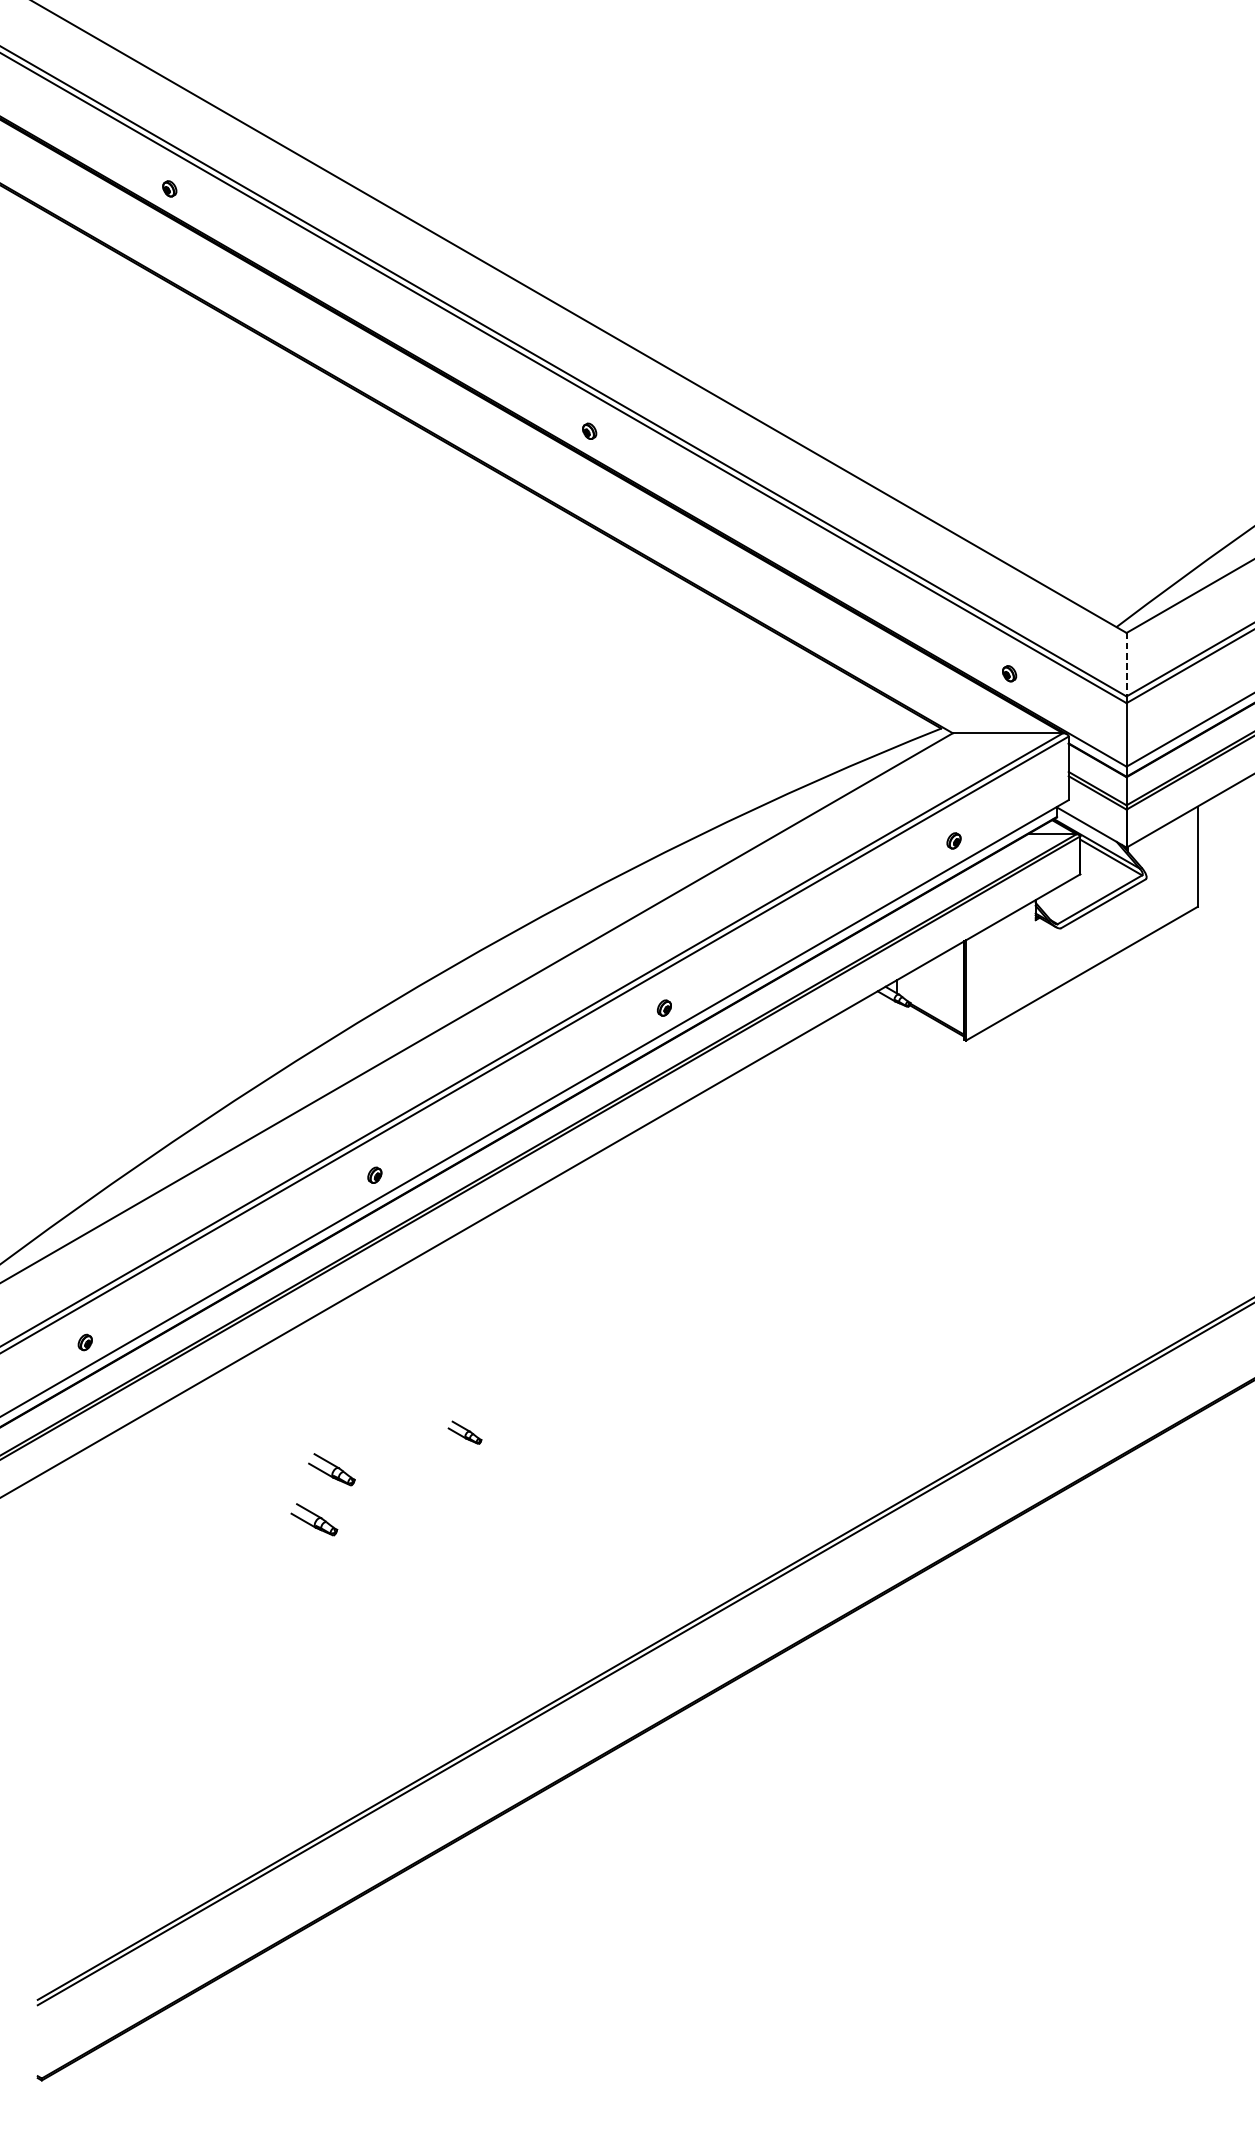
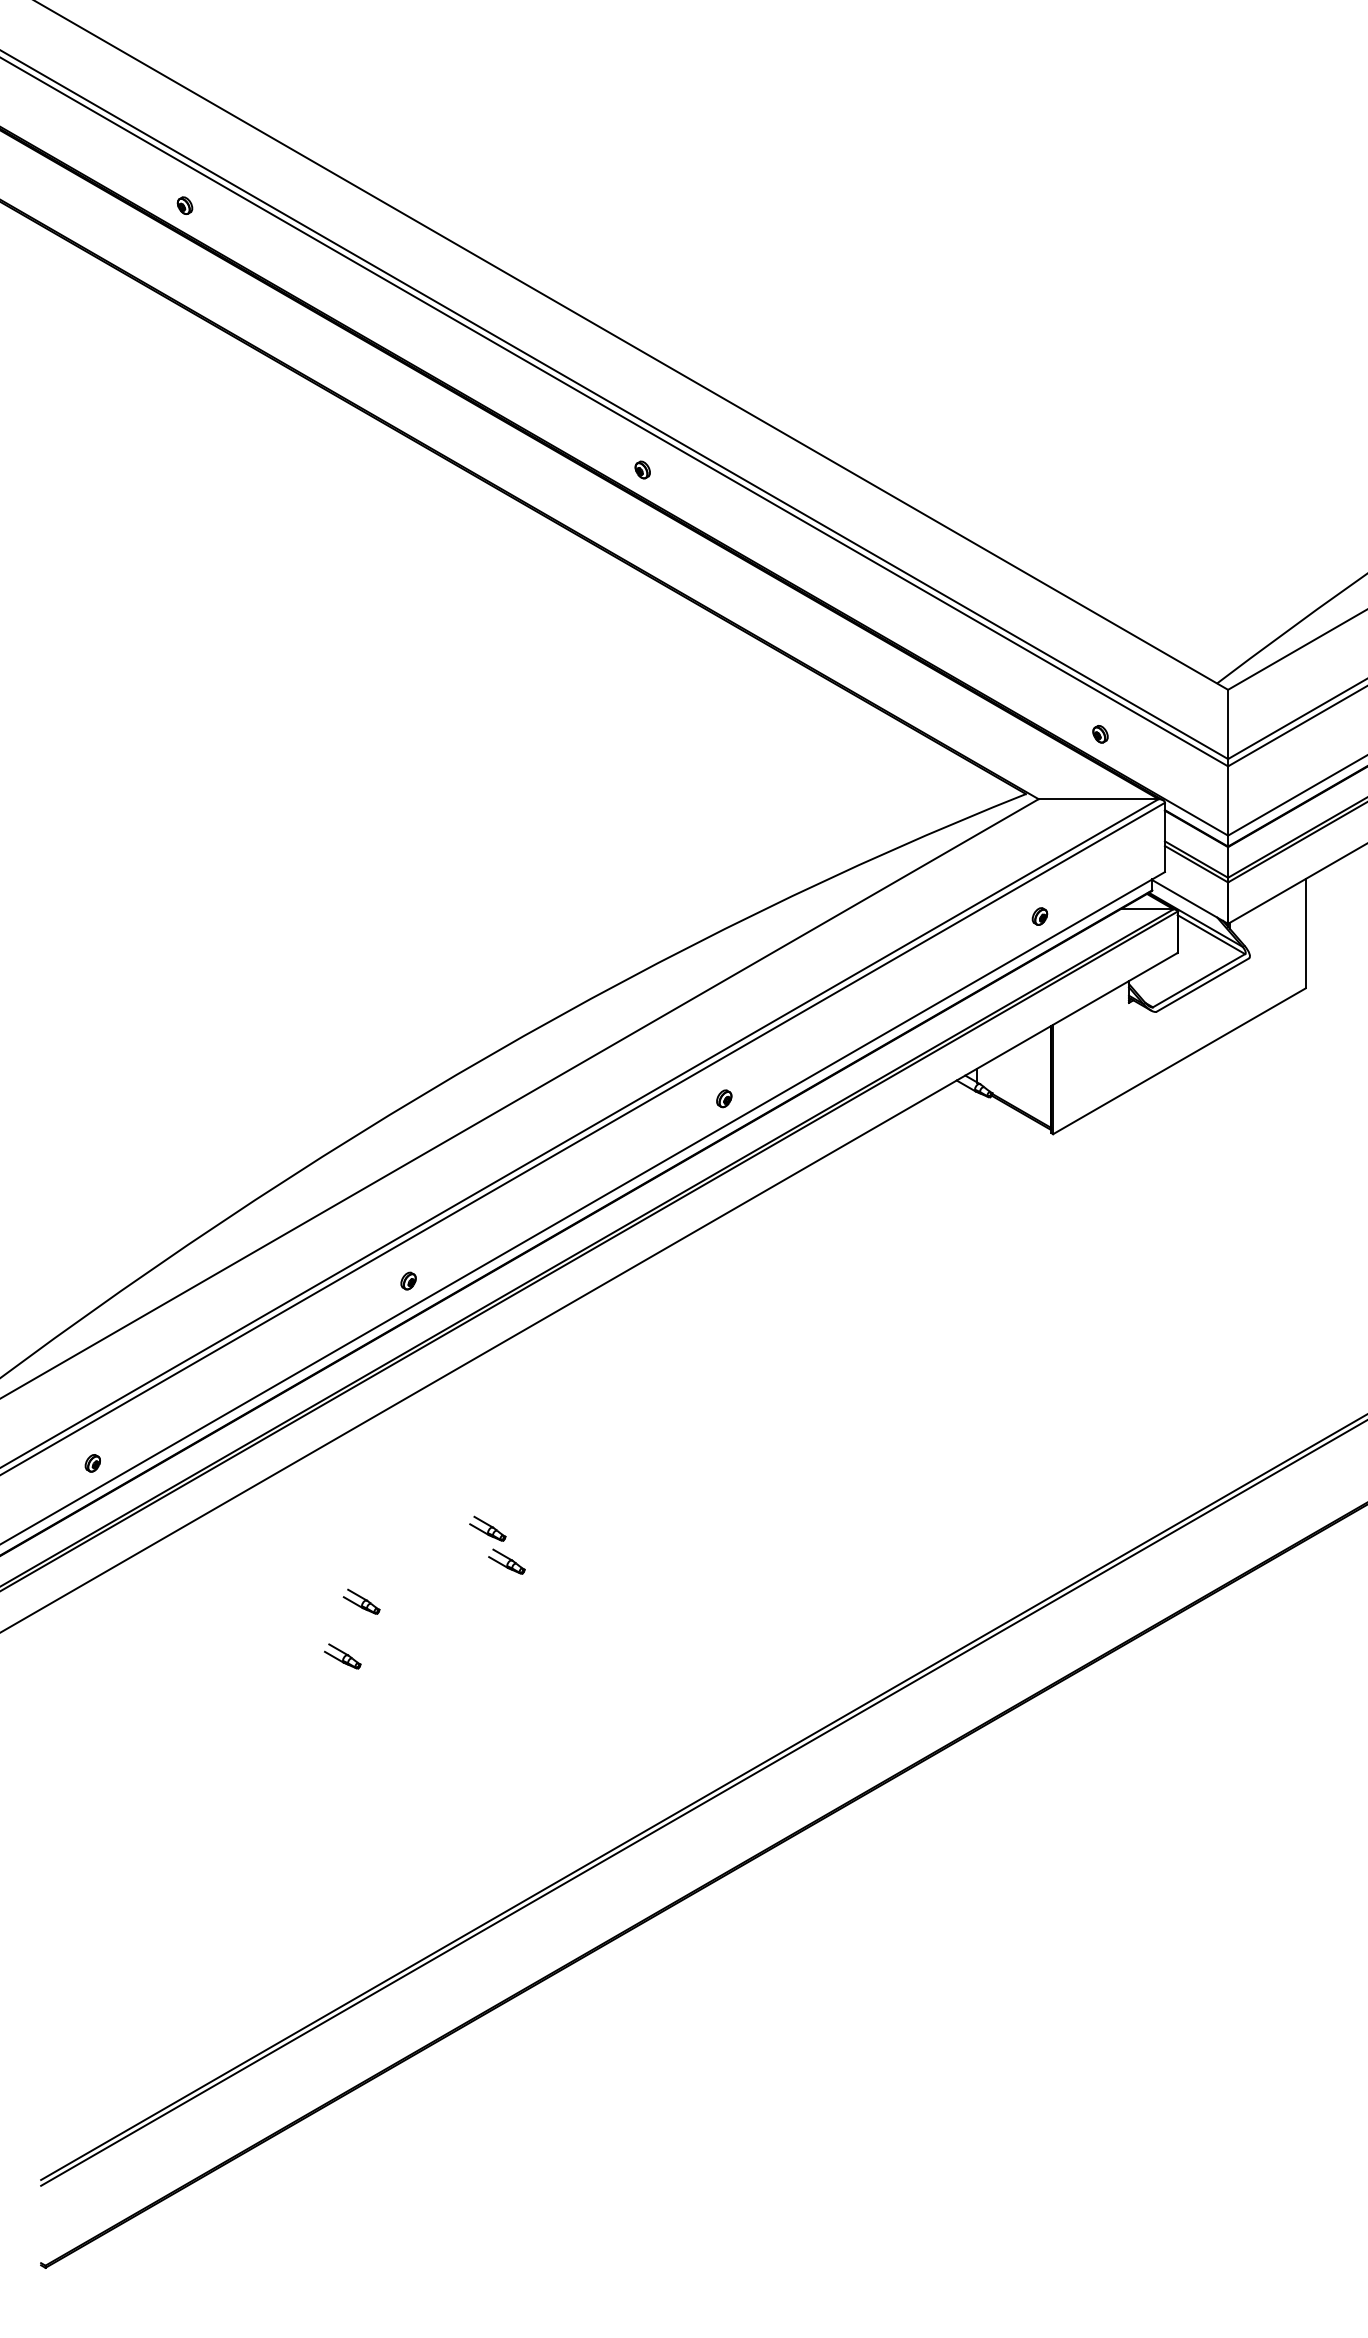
line: (1126, 664) -> (1228, 724), dashed -> solid
part: (447, 1402) -> (487, 1528), added
part: (331, 1469) -> (361, 1601), size x0.71
part: (314, 1519) -> (342, 1656), size x0.71

